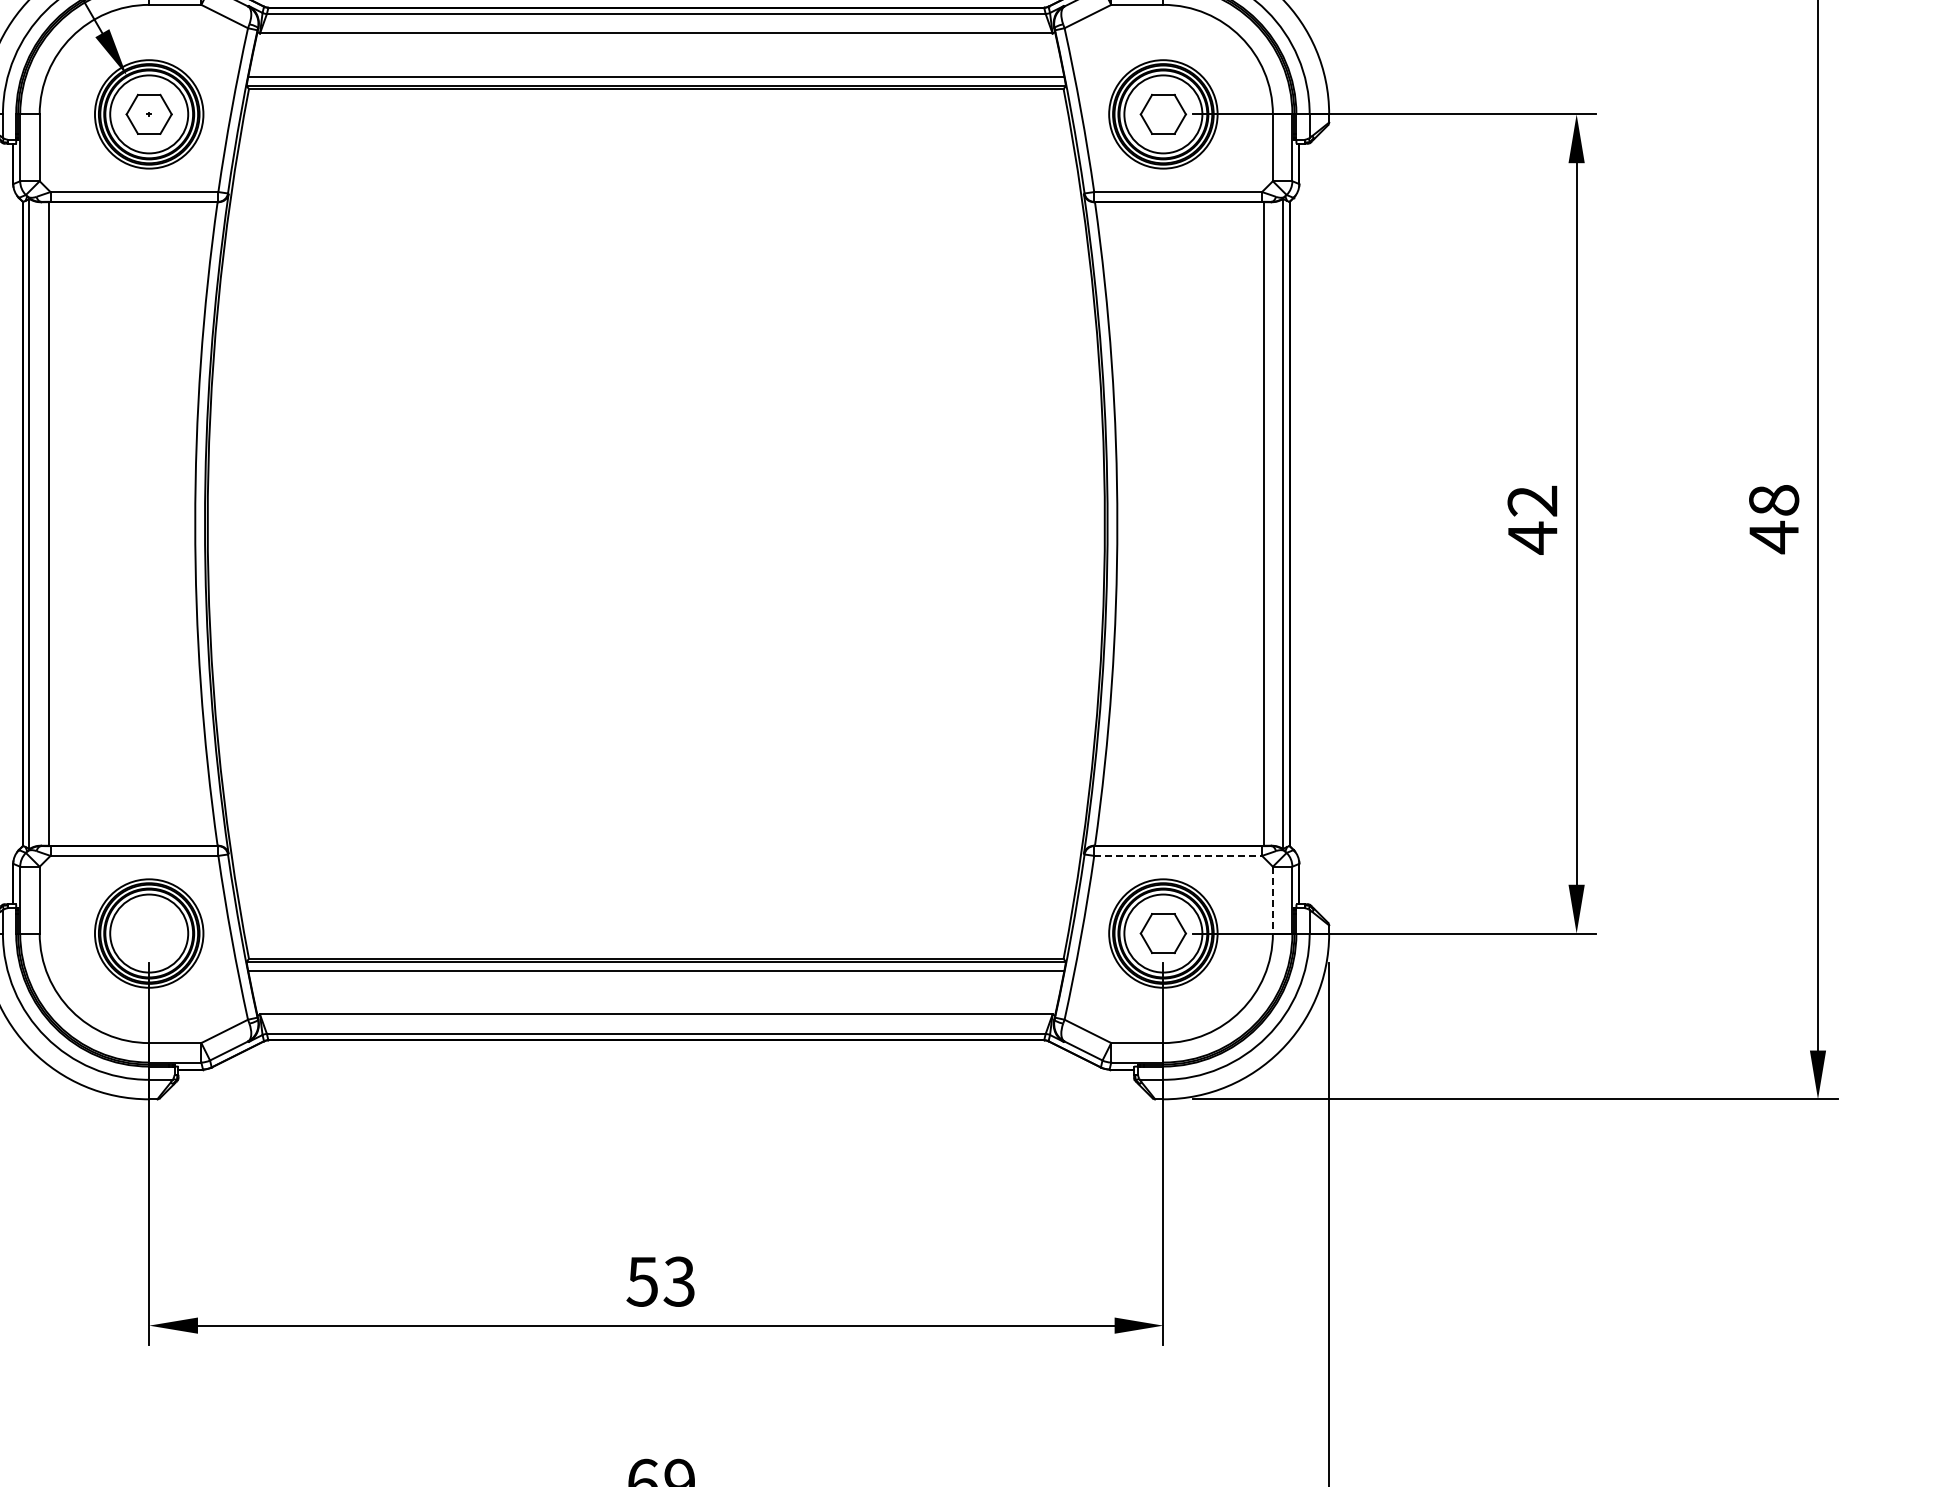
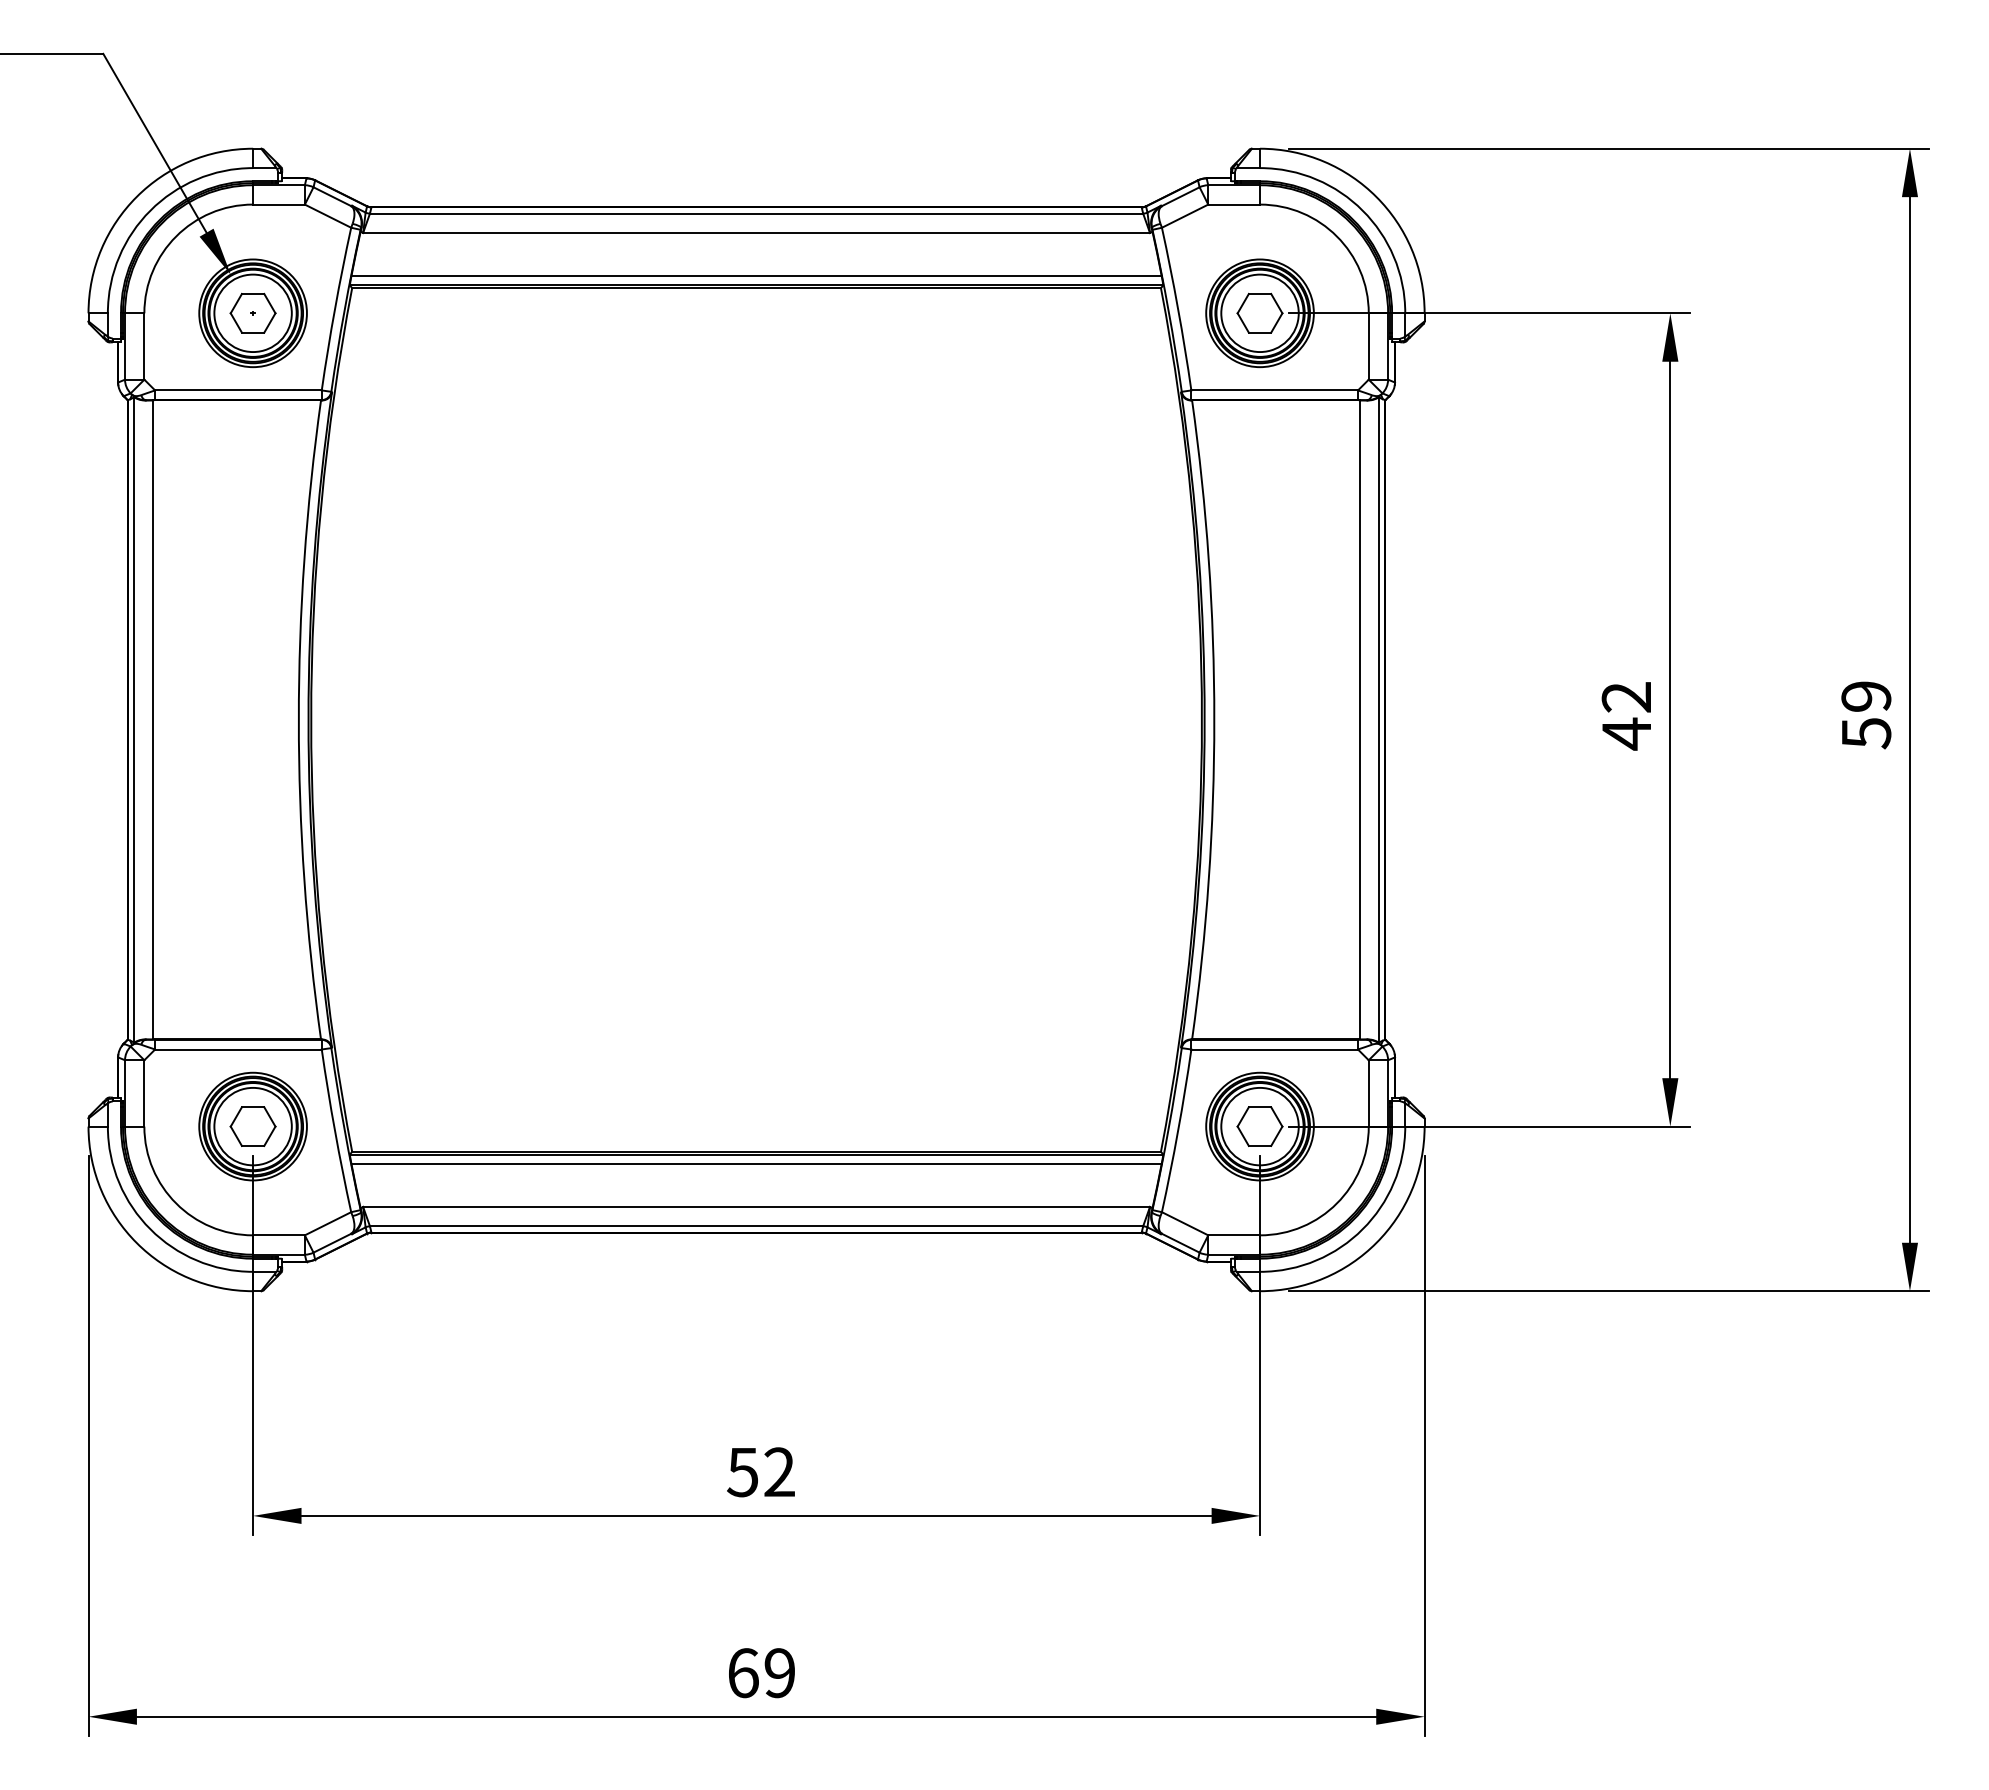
text: (1774, 519) -> (1866, 715), 48 -> 59
line: (1178, 855) -> (1275, 1049), dashed -> solid
line: (1272, 900) -> (1368, 1093), dashed -> solid
part: (148, 933) -> (252, 1126), added
text: (678, 1281) -> (778, 1472), 53 -> 52

